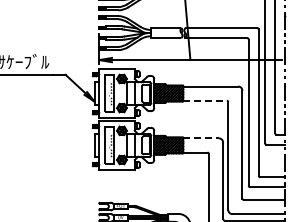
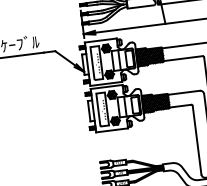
line: (205, 100) -> (183, 58), dashed -> solid
line: (201, 138) -> (184, 92), dashed -> solid

